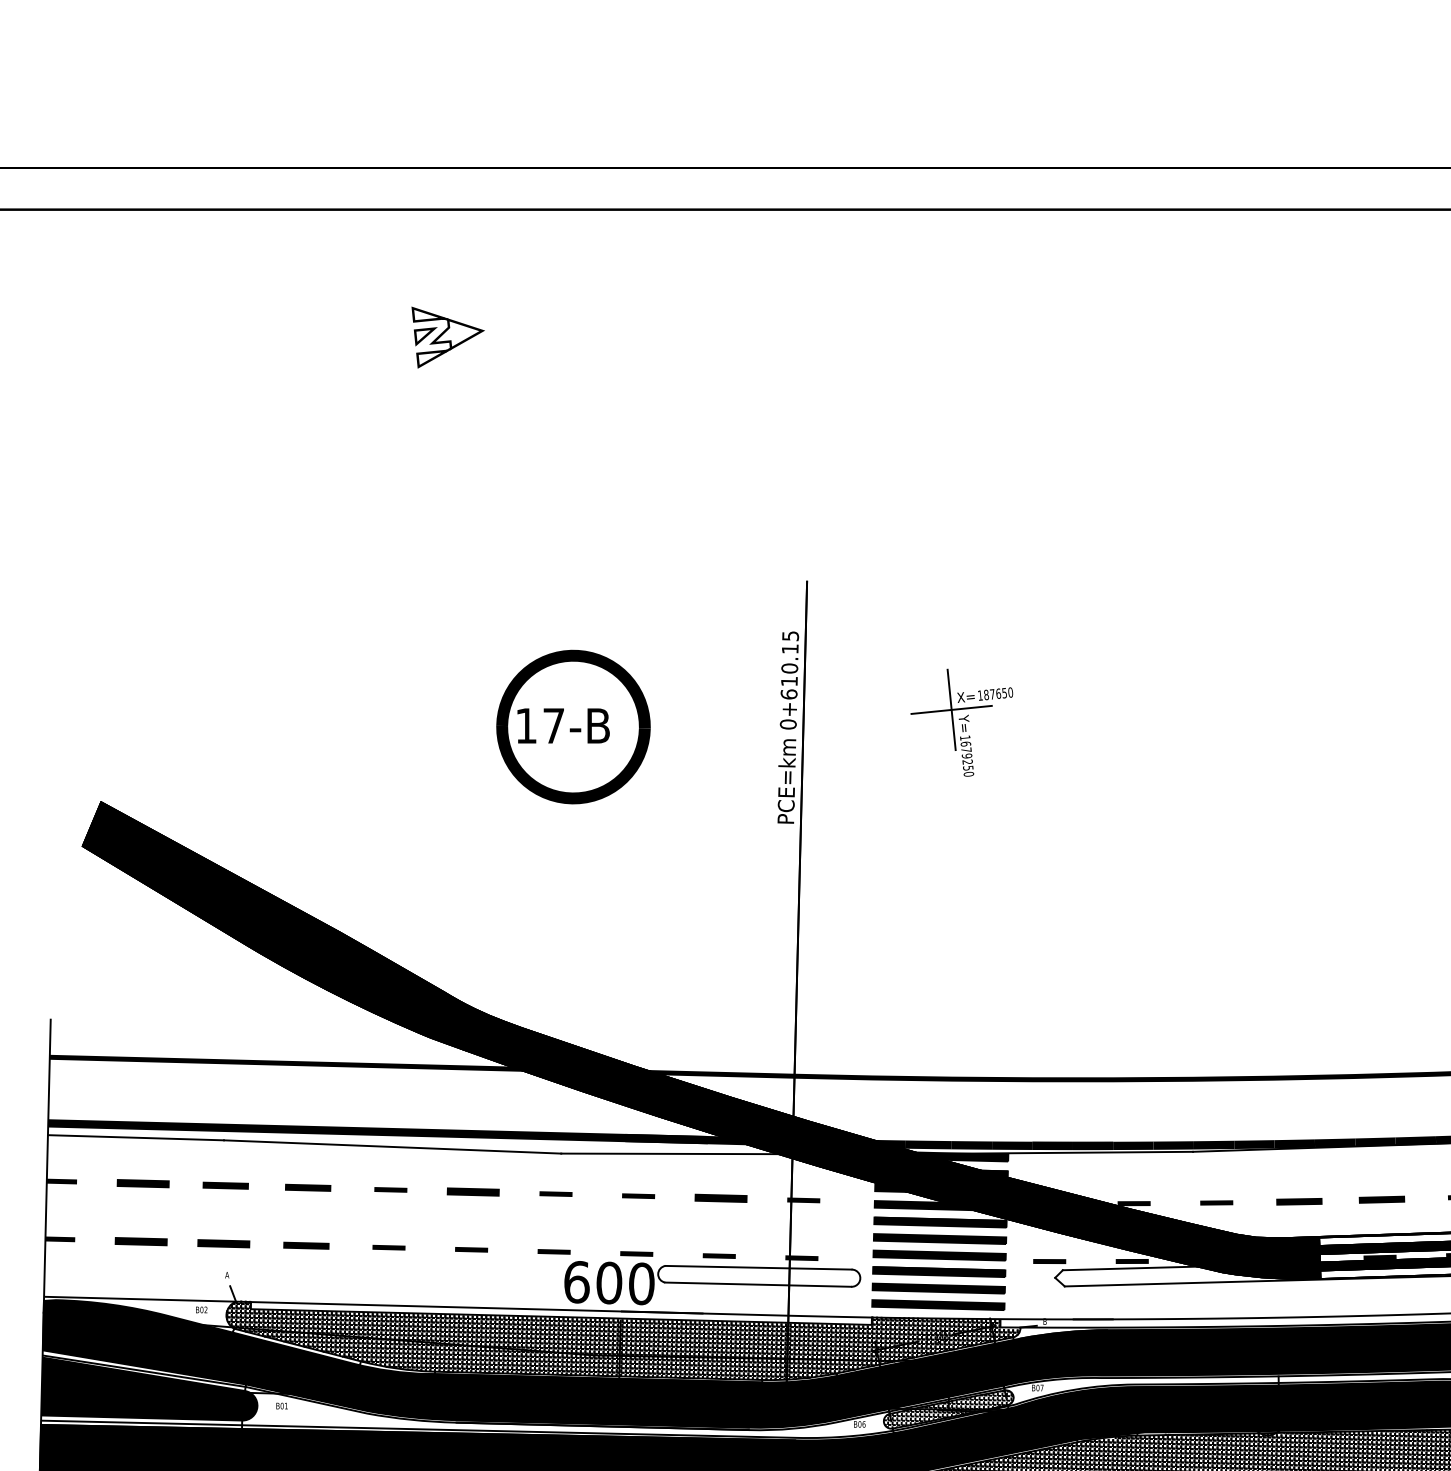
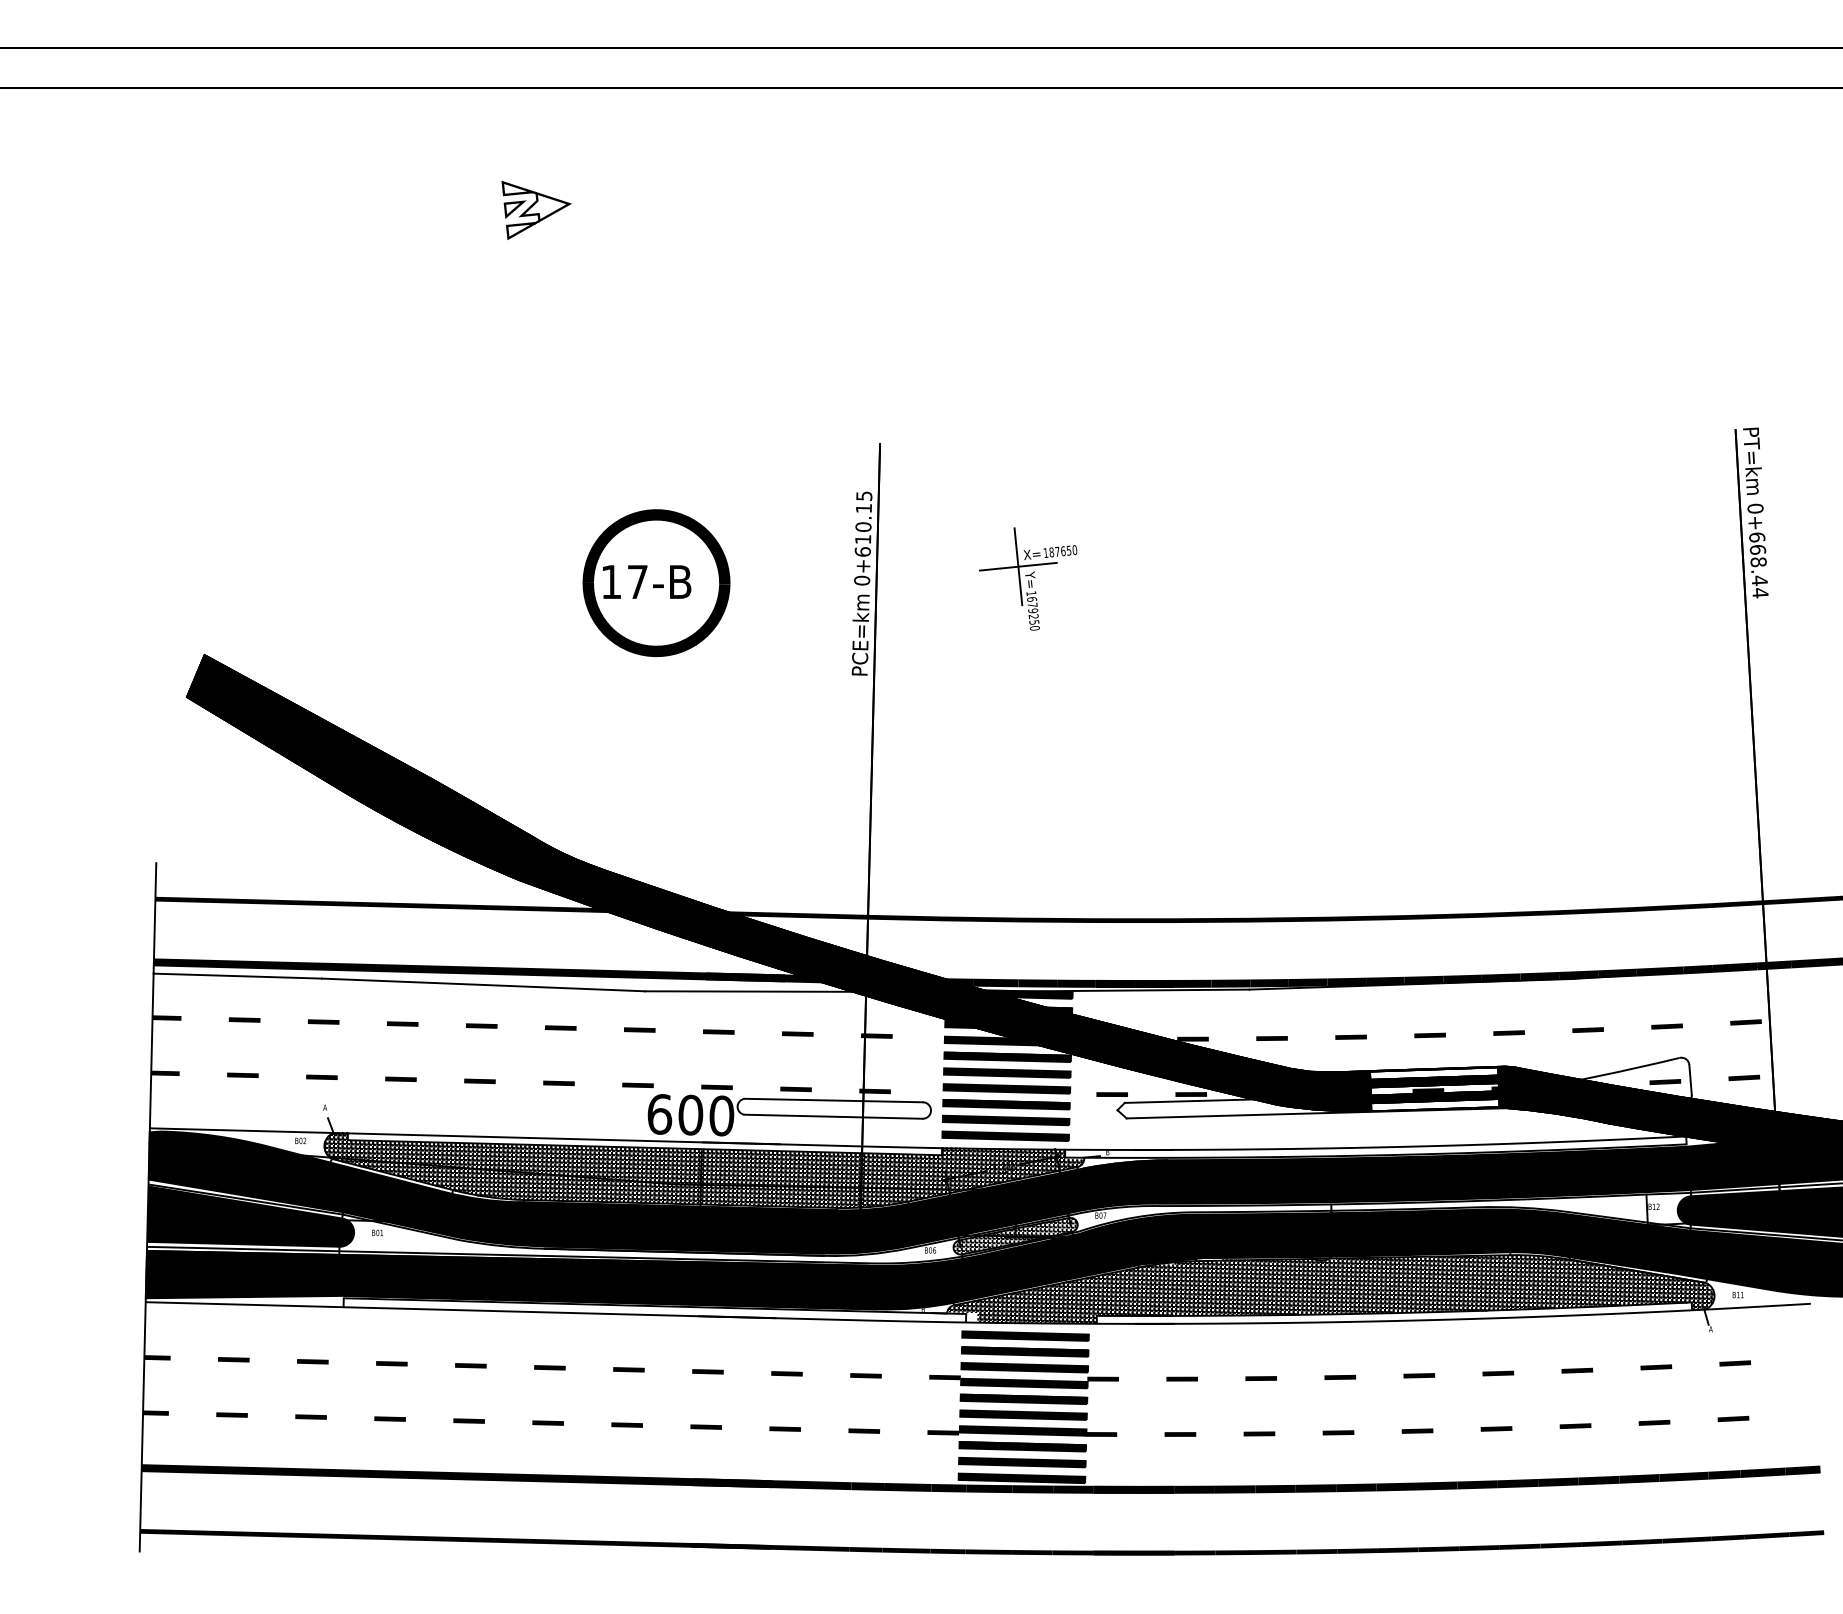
part: (142, 1183) -> (244, 1019), size x0.62
part: (225, 1185) -> (323, 1021), size x0.71
part: (308, 1187) -> (402, 1023), size x0.71
part: (473, 1191) -> (560, 1027), size x0.62
part: (720, 1197) -> (797, 1033), size x0.62
part: (1381, 1199) -> (1429, 1035), size x0.71
part: (1298, 1200) -> (1350, 1036), size x0.71
part: (140, 1240) -> (242, 1074), size x0.62
part: (223, 1242) -> (321, 1076), size x0.62
part: (305, 1244) -> (400, 1078), size x0.71

